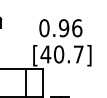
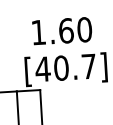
text: (60, 28) -> (61, 31), 0.96 -> 1.60

